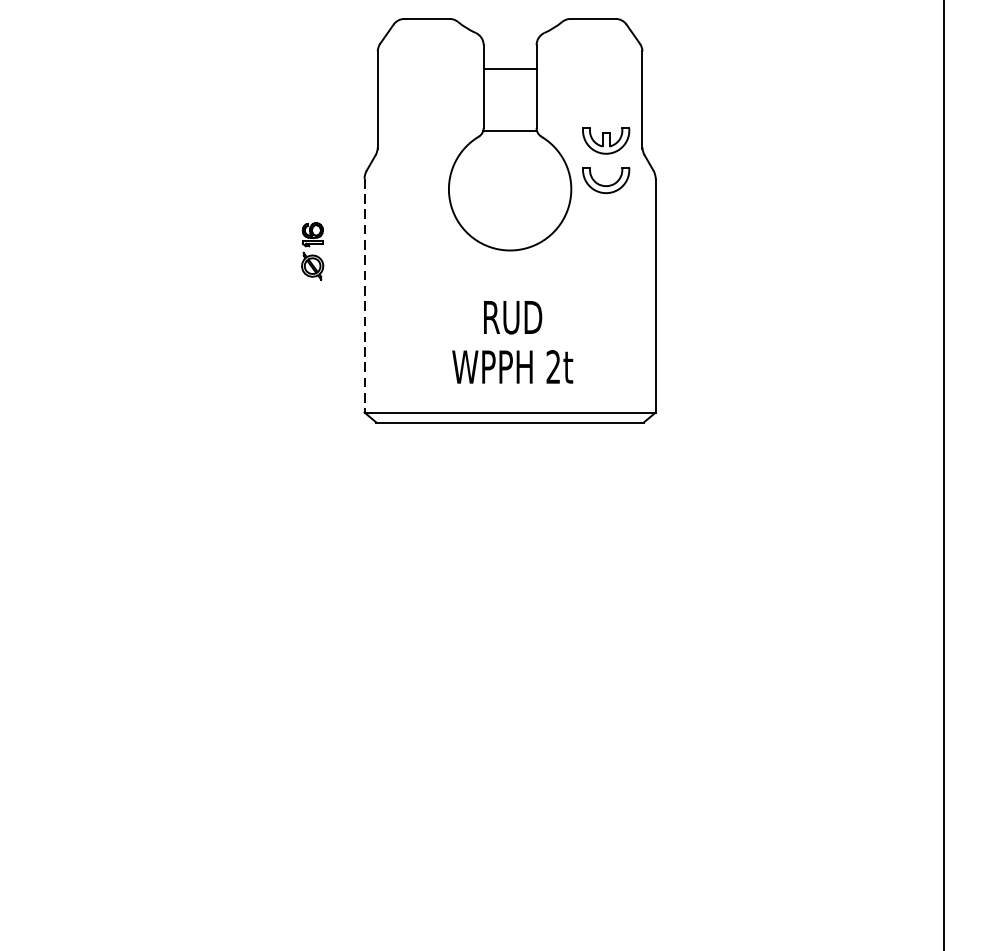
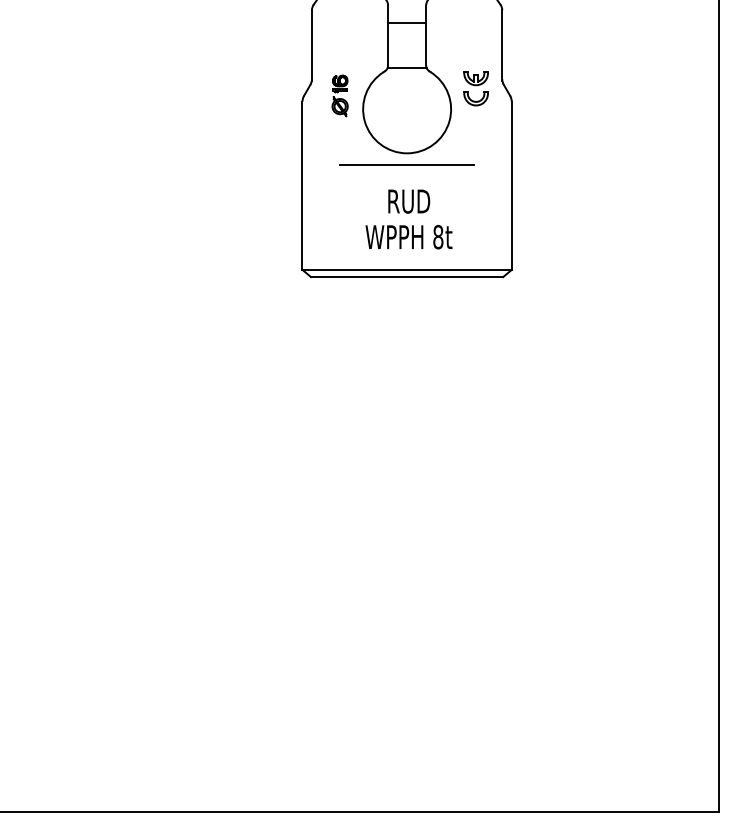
part: (605, 160) -> (475, 88), size x0.71
part: (311, 250) -> (339, 95), moved
line: (509, 267) -> (406, 165), added
line: (364, 296) -> (302, 186), dashed -> solid
text: (553, 367) -> (438, 237), 2t -> 8t

